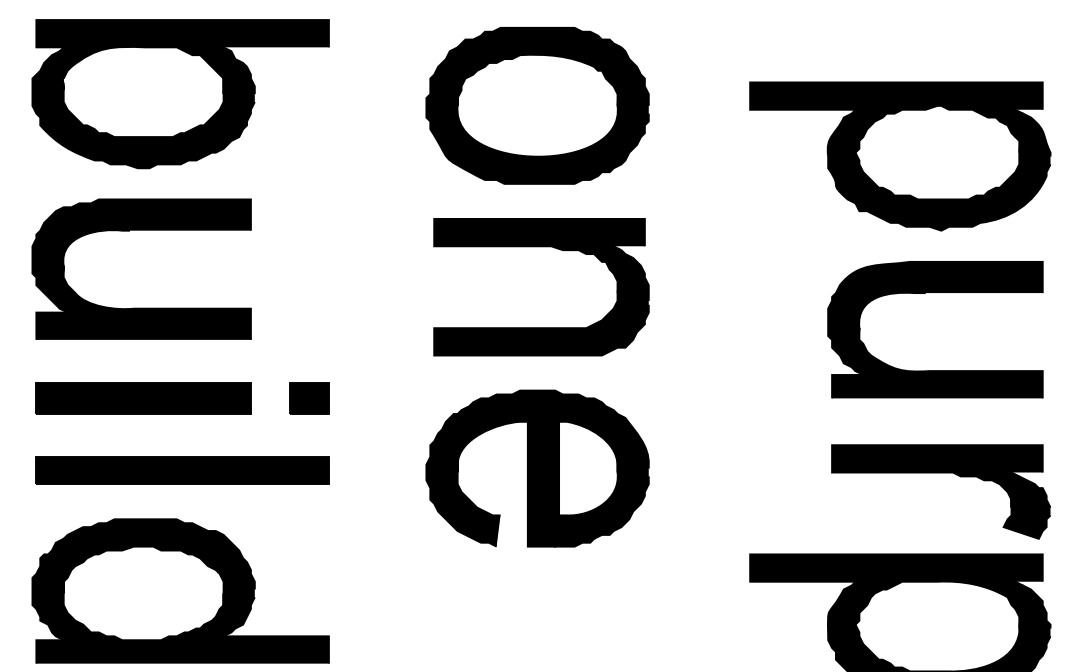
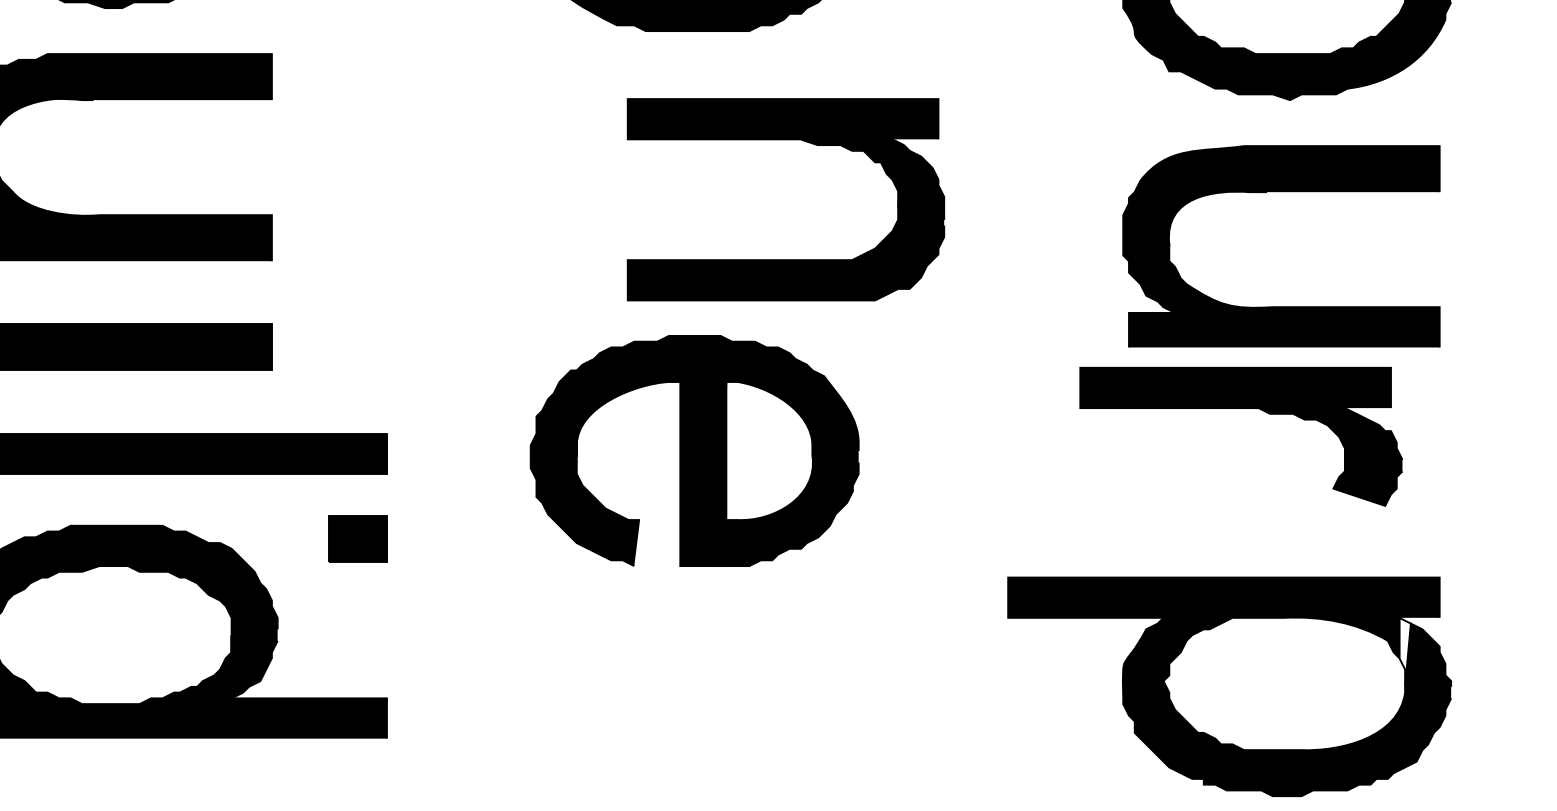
part: (541, 247) -> (785, 141), moved
part: (309, 398) -> (358, 539), moved
part: (940, 473) -> (1240, 409), moved
fill: (1019, 604) -> (1405, 651), removed

